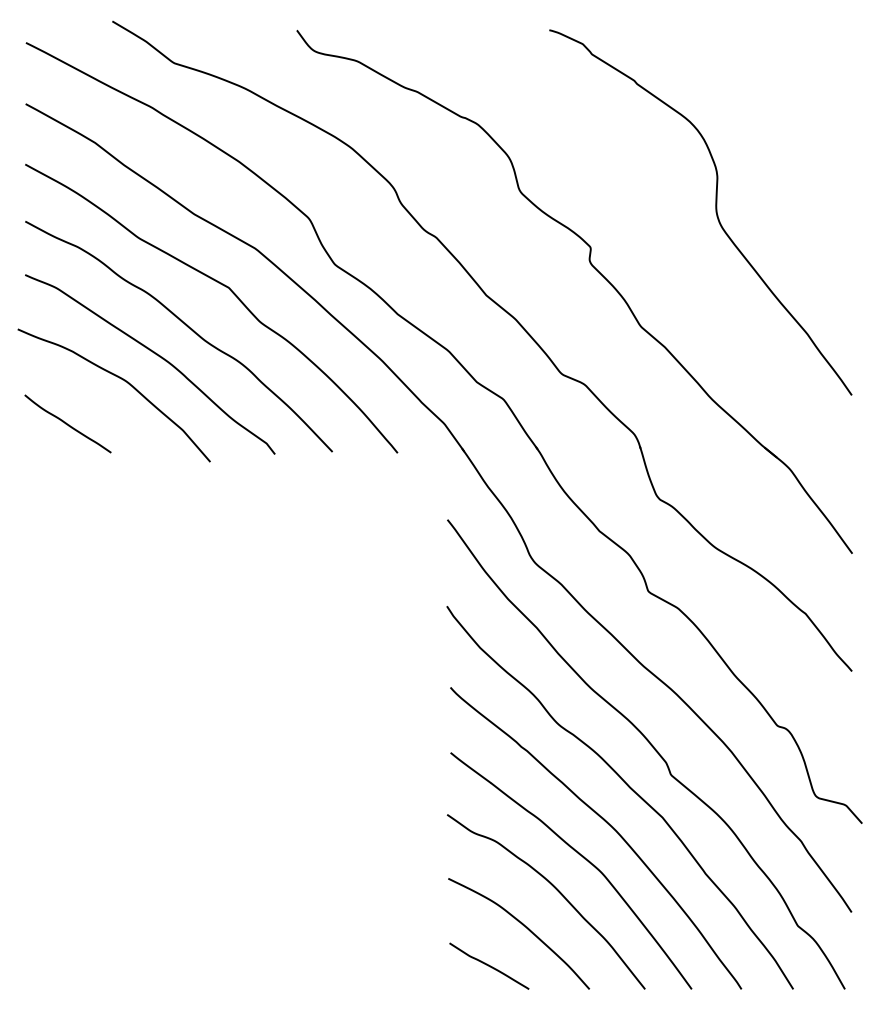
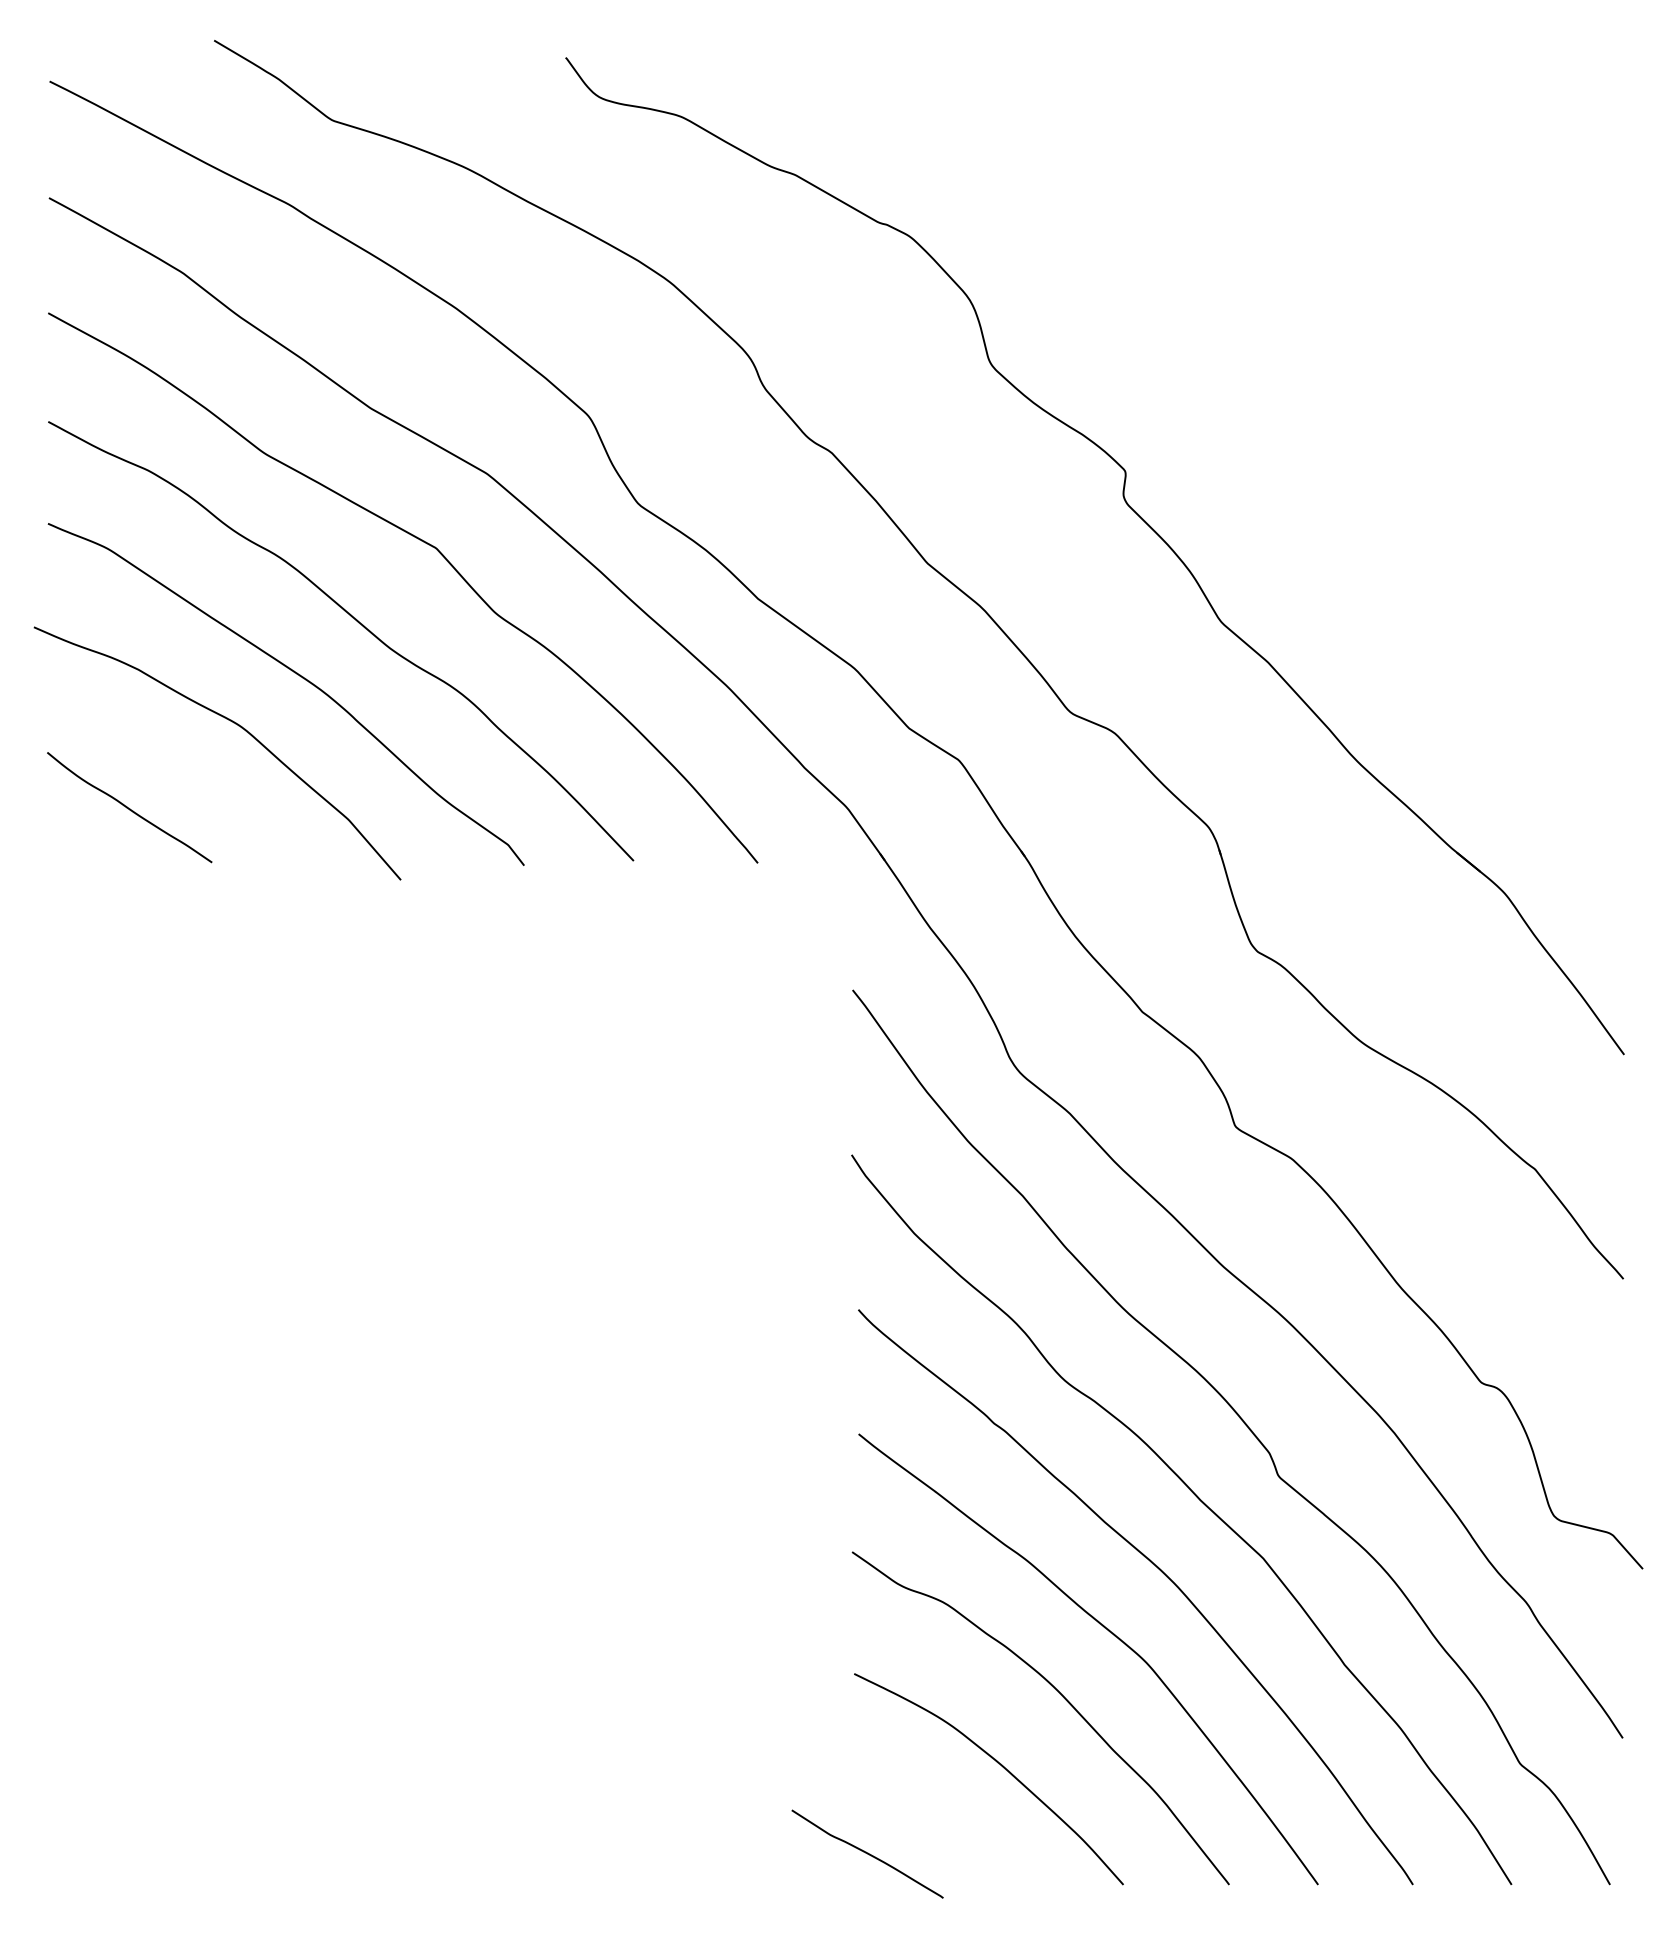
curve: (715, 212) -> (1363, 404), removed
curve: (489, 965) -> (867, 1852), moved

